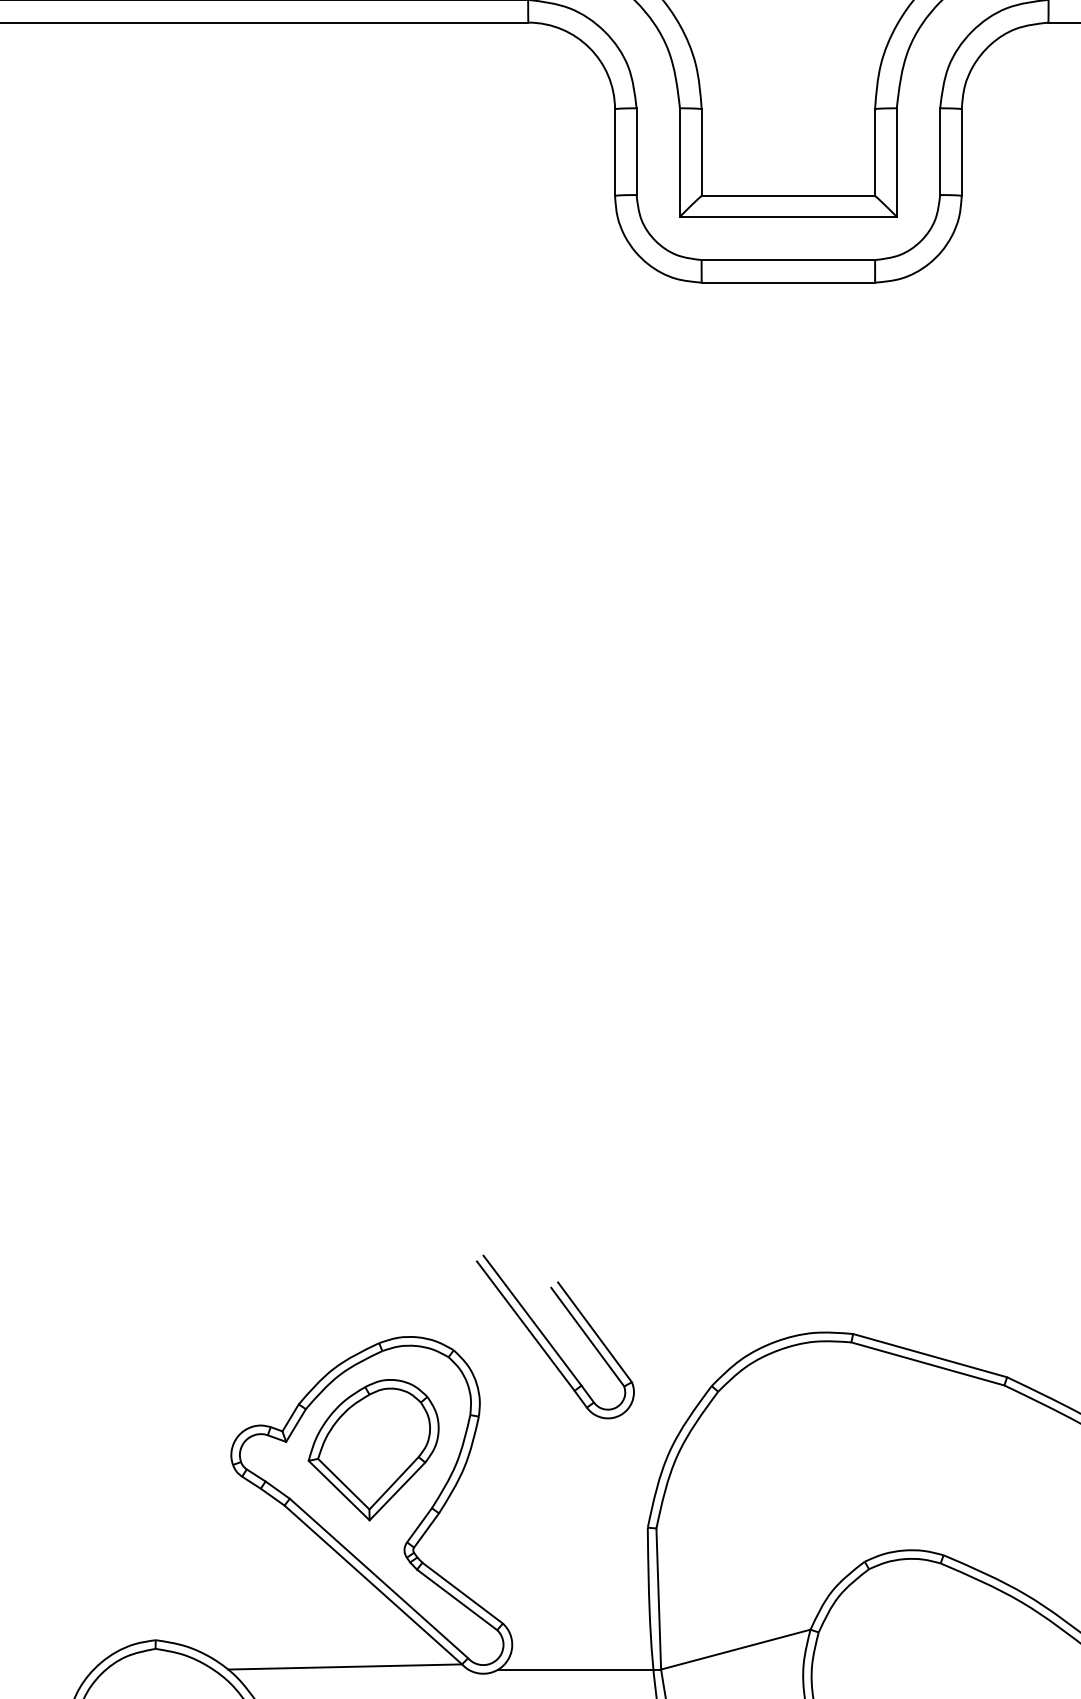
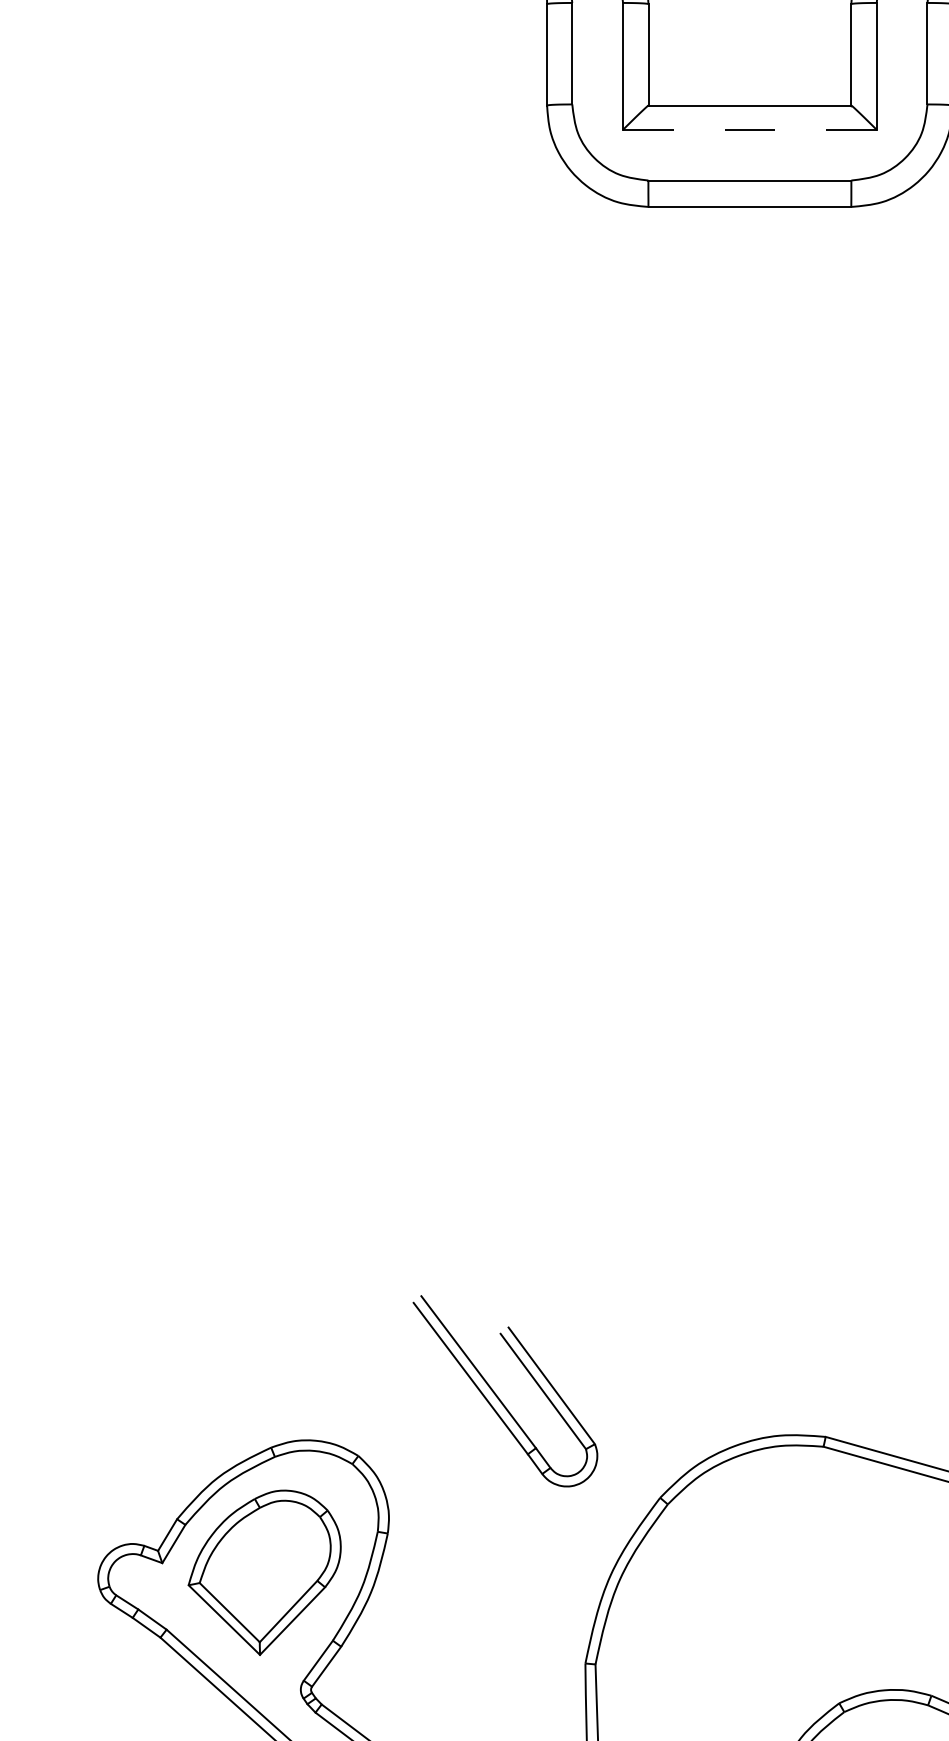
line: (787, 216) -> (748, 129), solid -> dashed
part: (549, 1341) -> (498, 1396), moved

